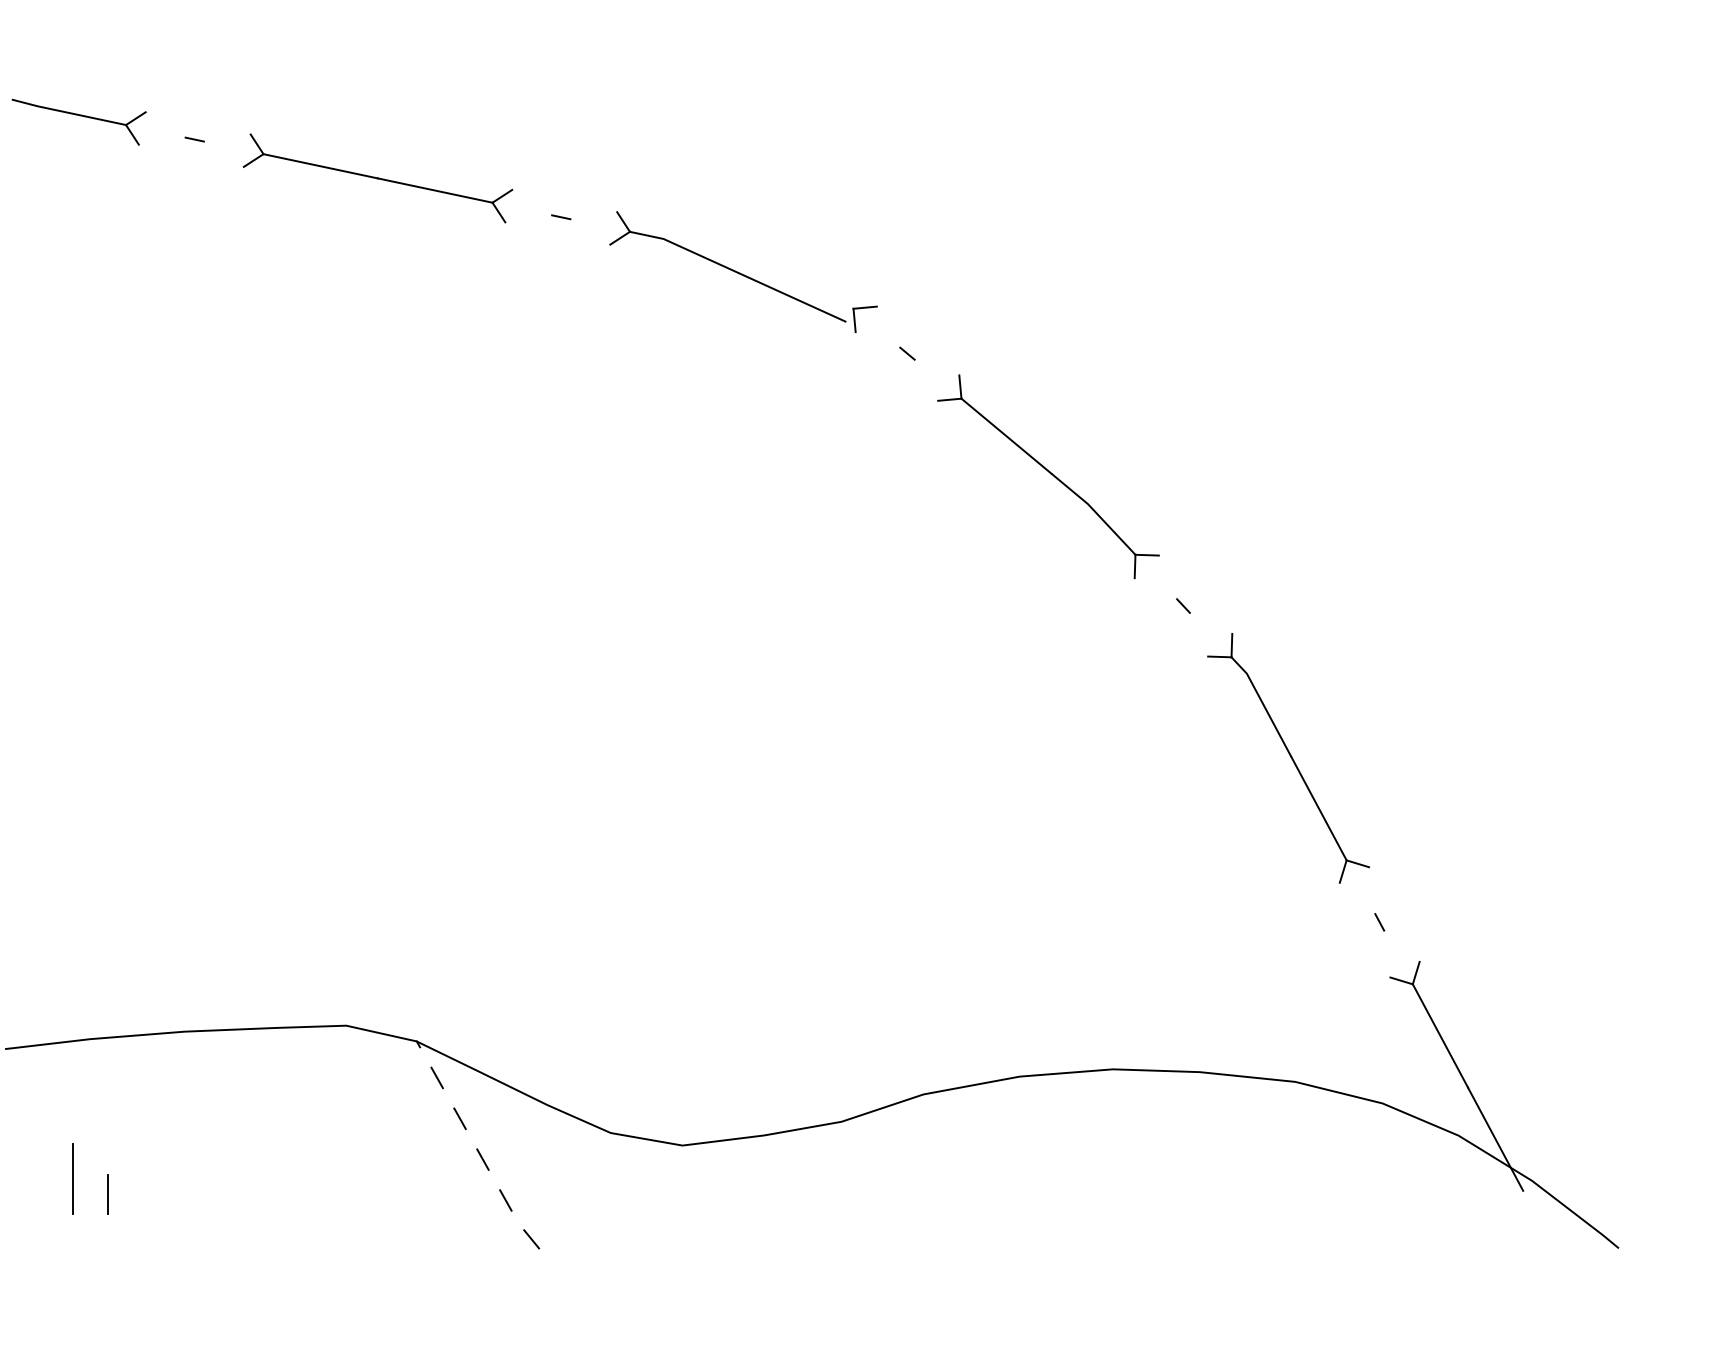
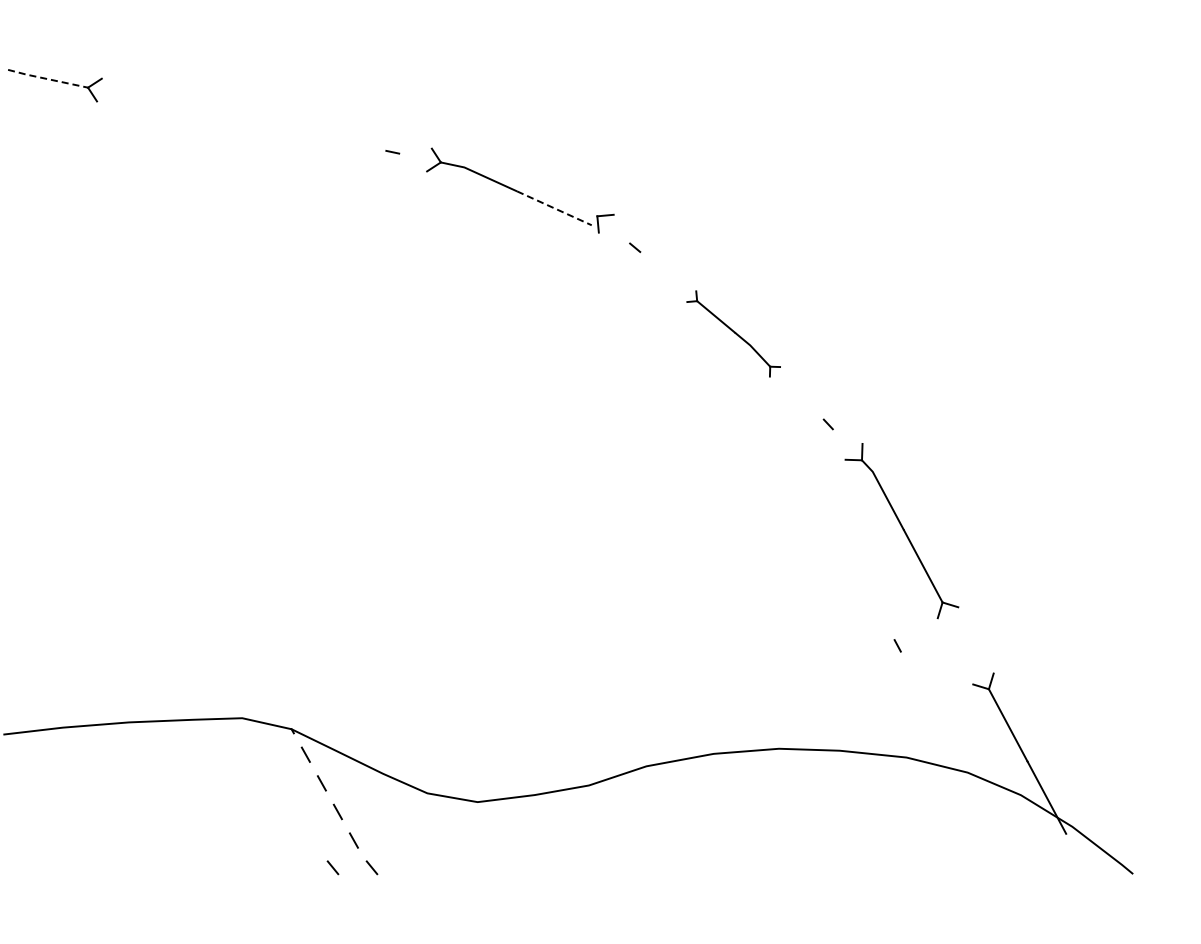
line: (68, 113) -> (47, 79), solid -> dashed
line: (193, 139) -> (135, 97), removed
part: (378, 177) -> (264, 124), removed
line: (792, 297) -> (554, 208), solid -> dashed
part: (1047, 476) -> (733, 333), size x0.6
line: (1379, 921) -> (897, 645), moved
line: (72, 1177) -> (50, 824), removed
line: (108, 1193) -> (75, 835), removed
line: (475, 1238) -> (332, 867), added

